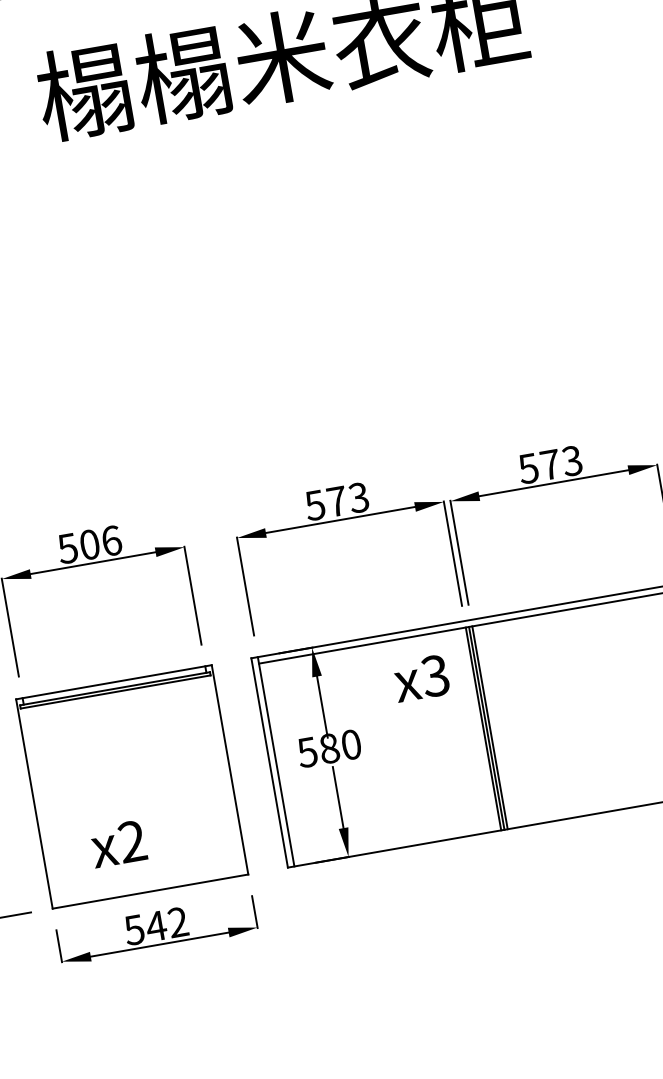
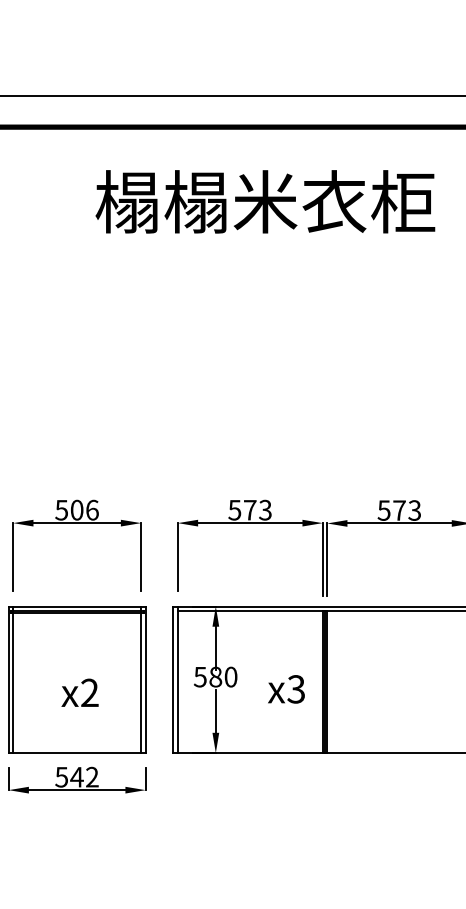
text: (421, 678) -> (286, 689), moved
line: (225, 776) -> (141, 683), added
line: (42, 808) -> (13, 683), added
text: (117, 843) -> (79, 692), moved

